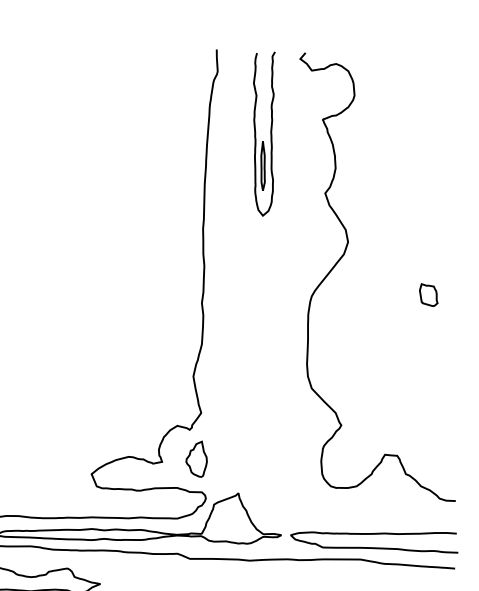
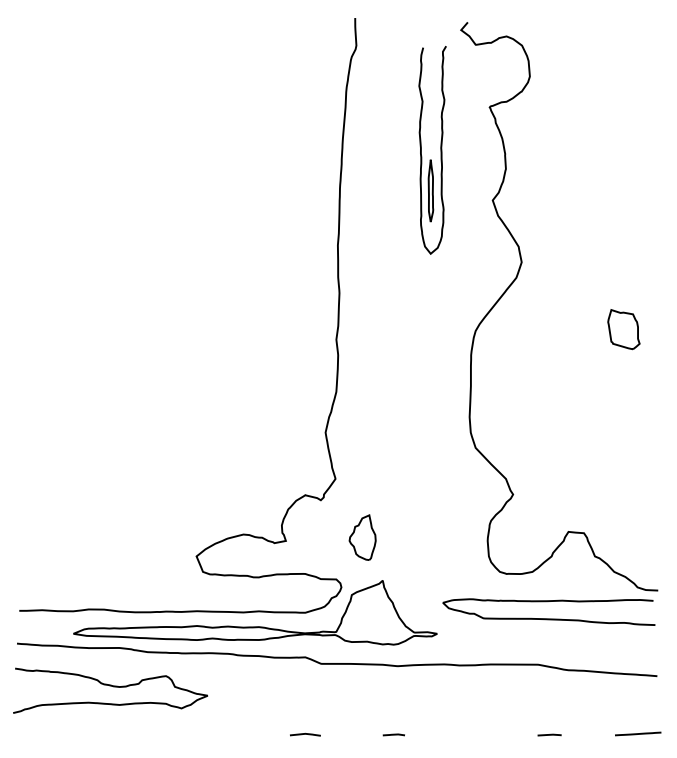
part: (270, 134) -> (440, 150), moved
part: (428, 295) -> (623, 329), size x1.4
part: (196, 459) -> (362, 537), moved
curve: (373, 547) -> (548, 618), moved

